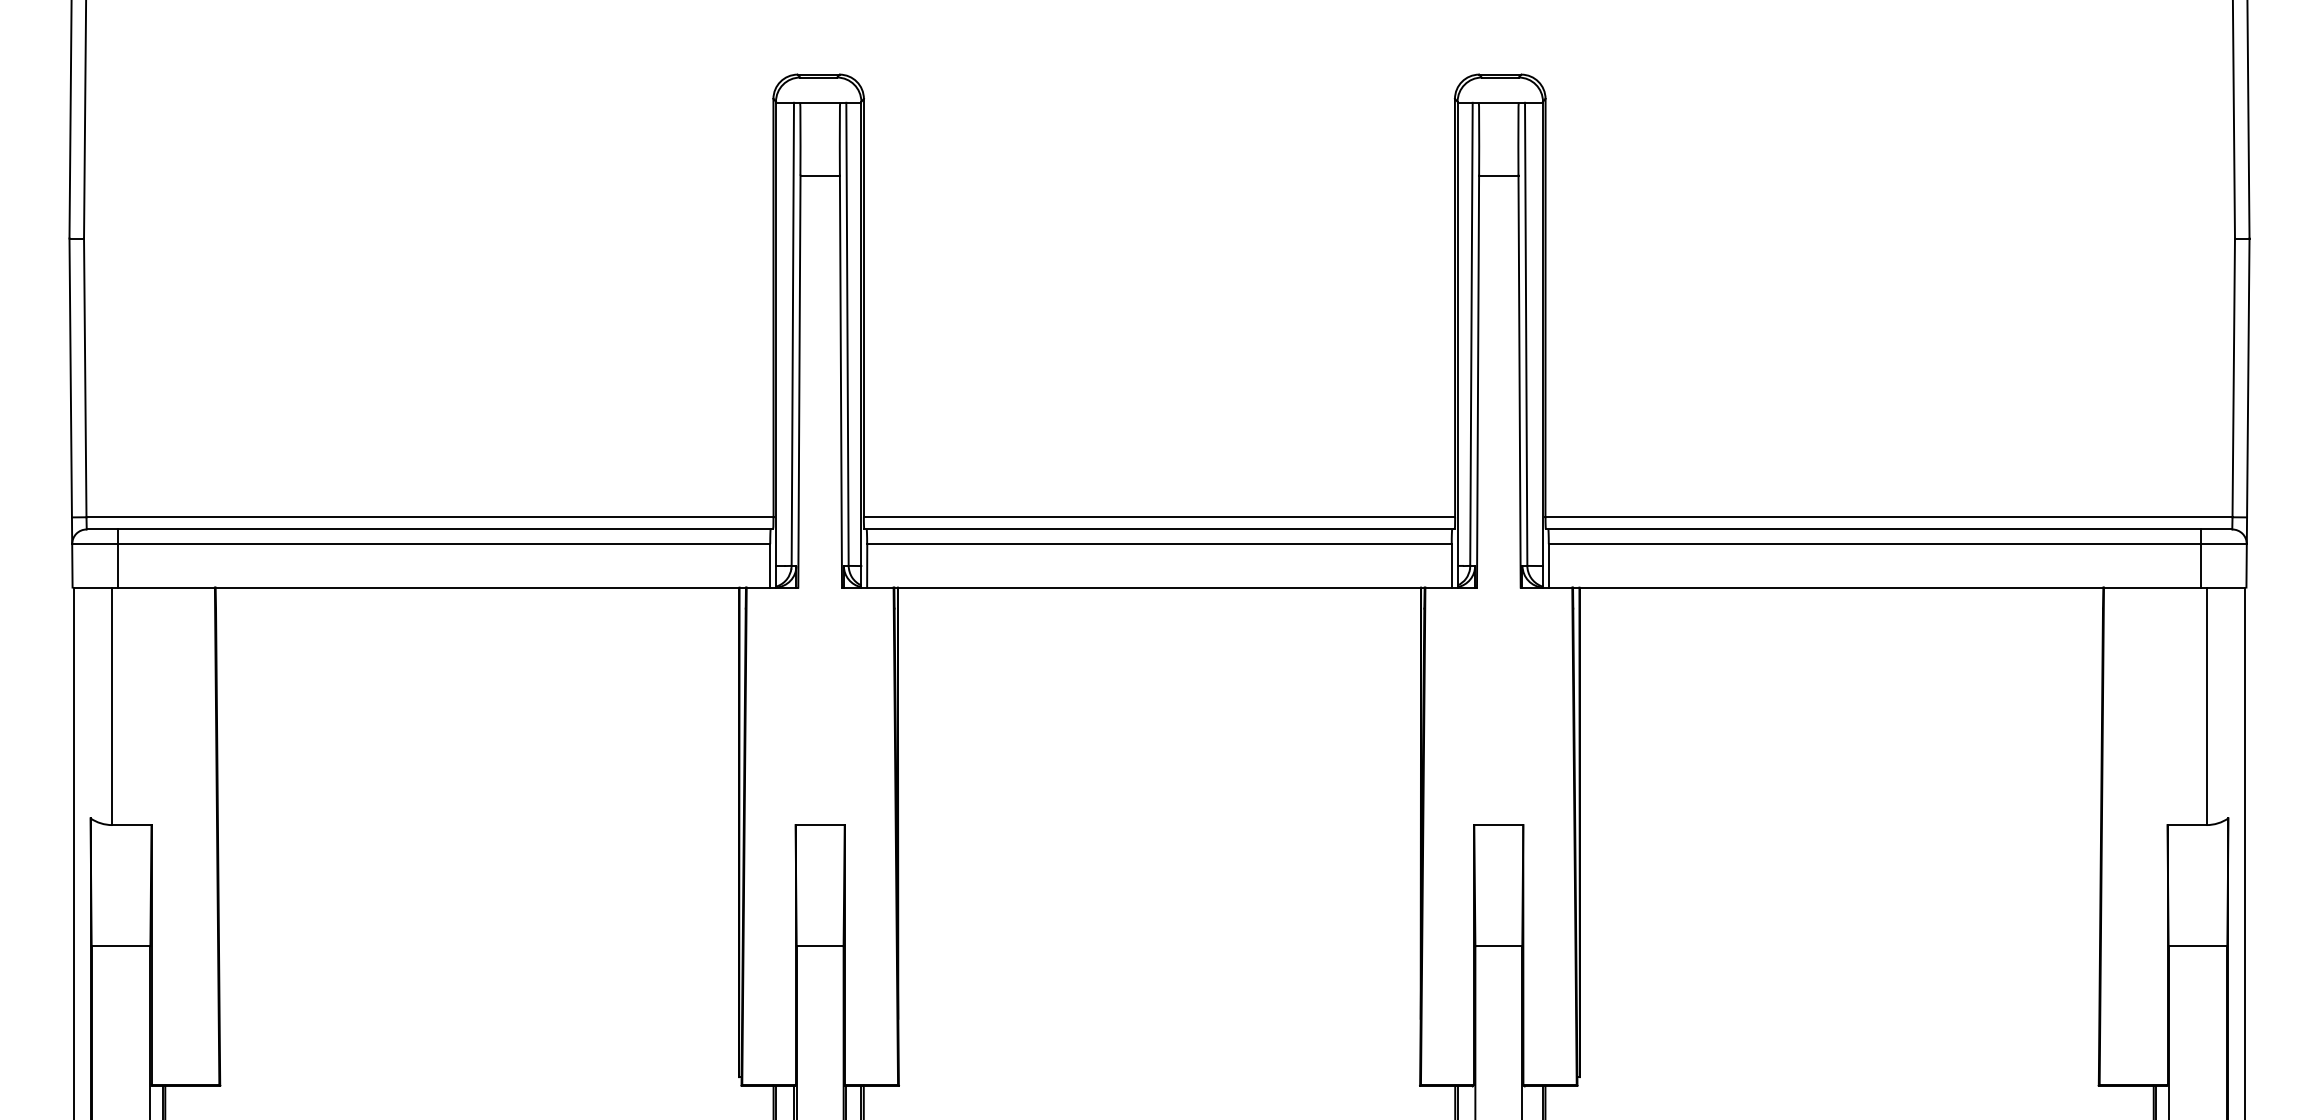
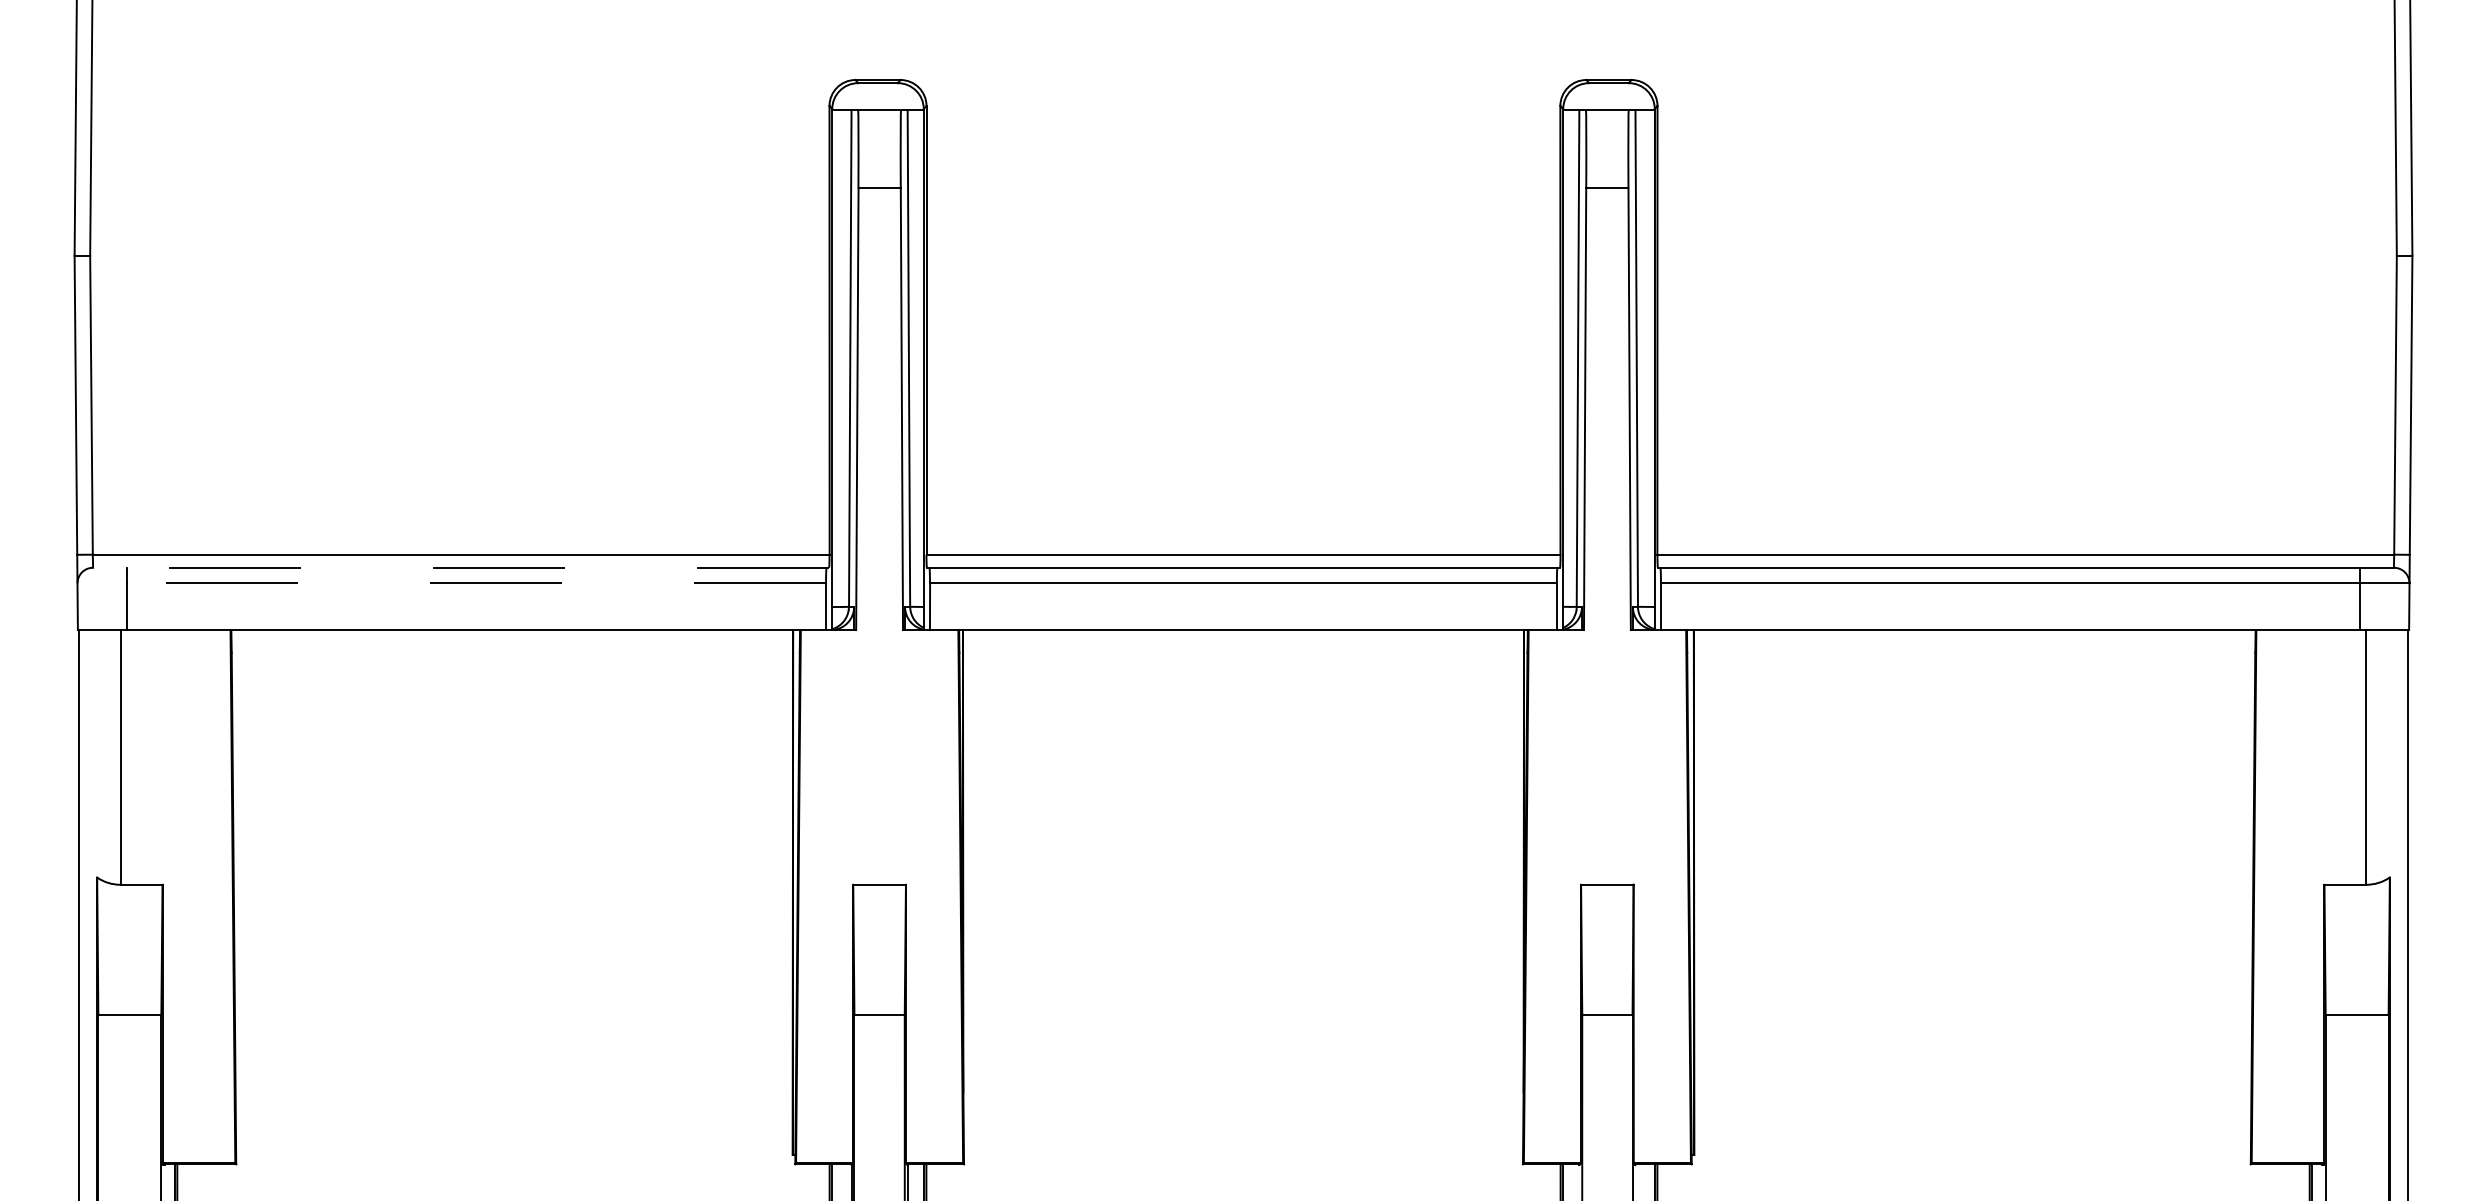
line: (429, 529) -> (460, 567), solid -> dashed
line: (420, 544) -> (451, 583), solid -> dashed

